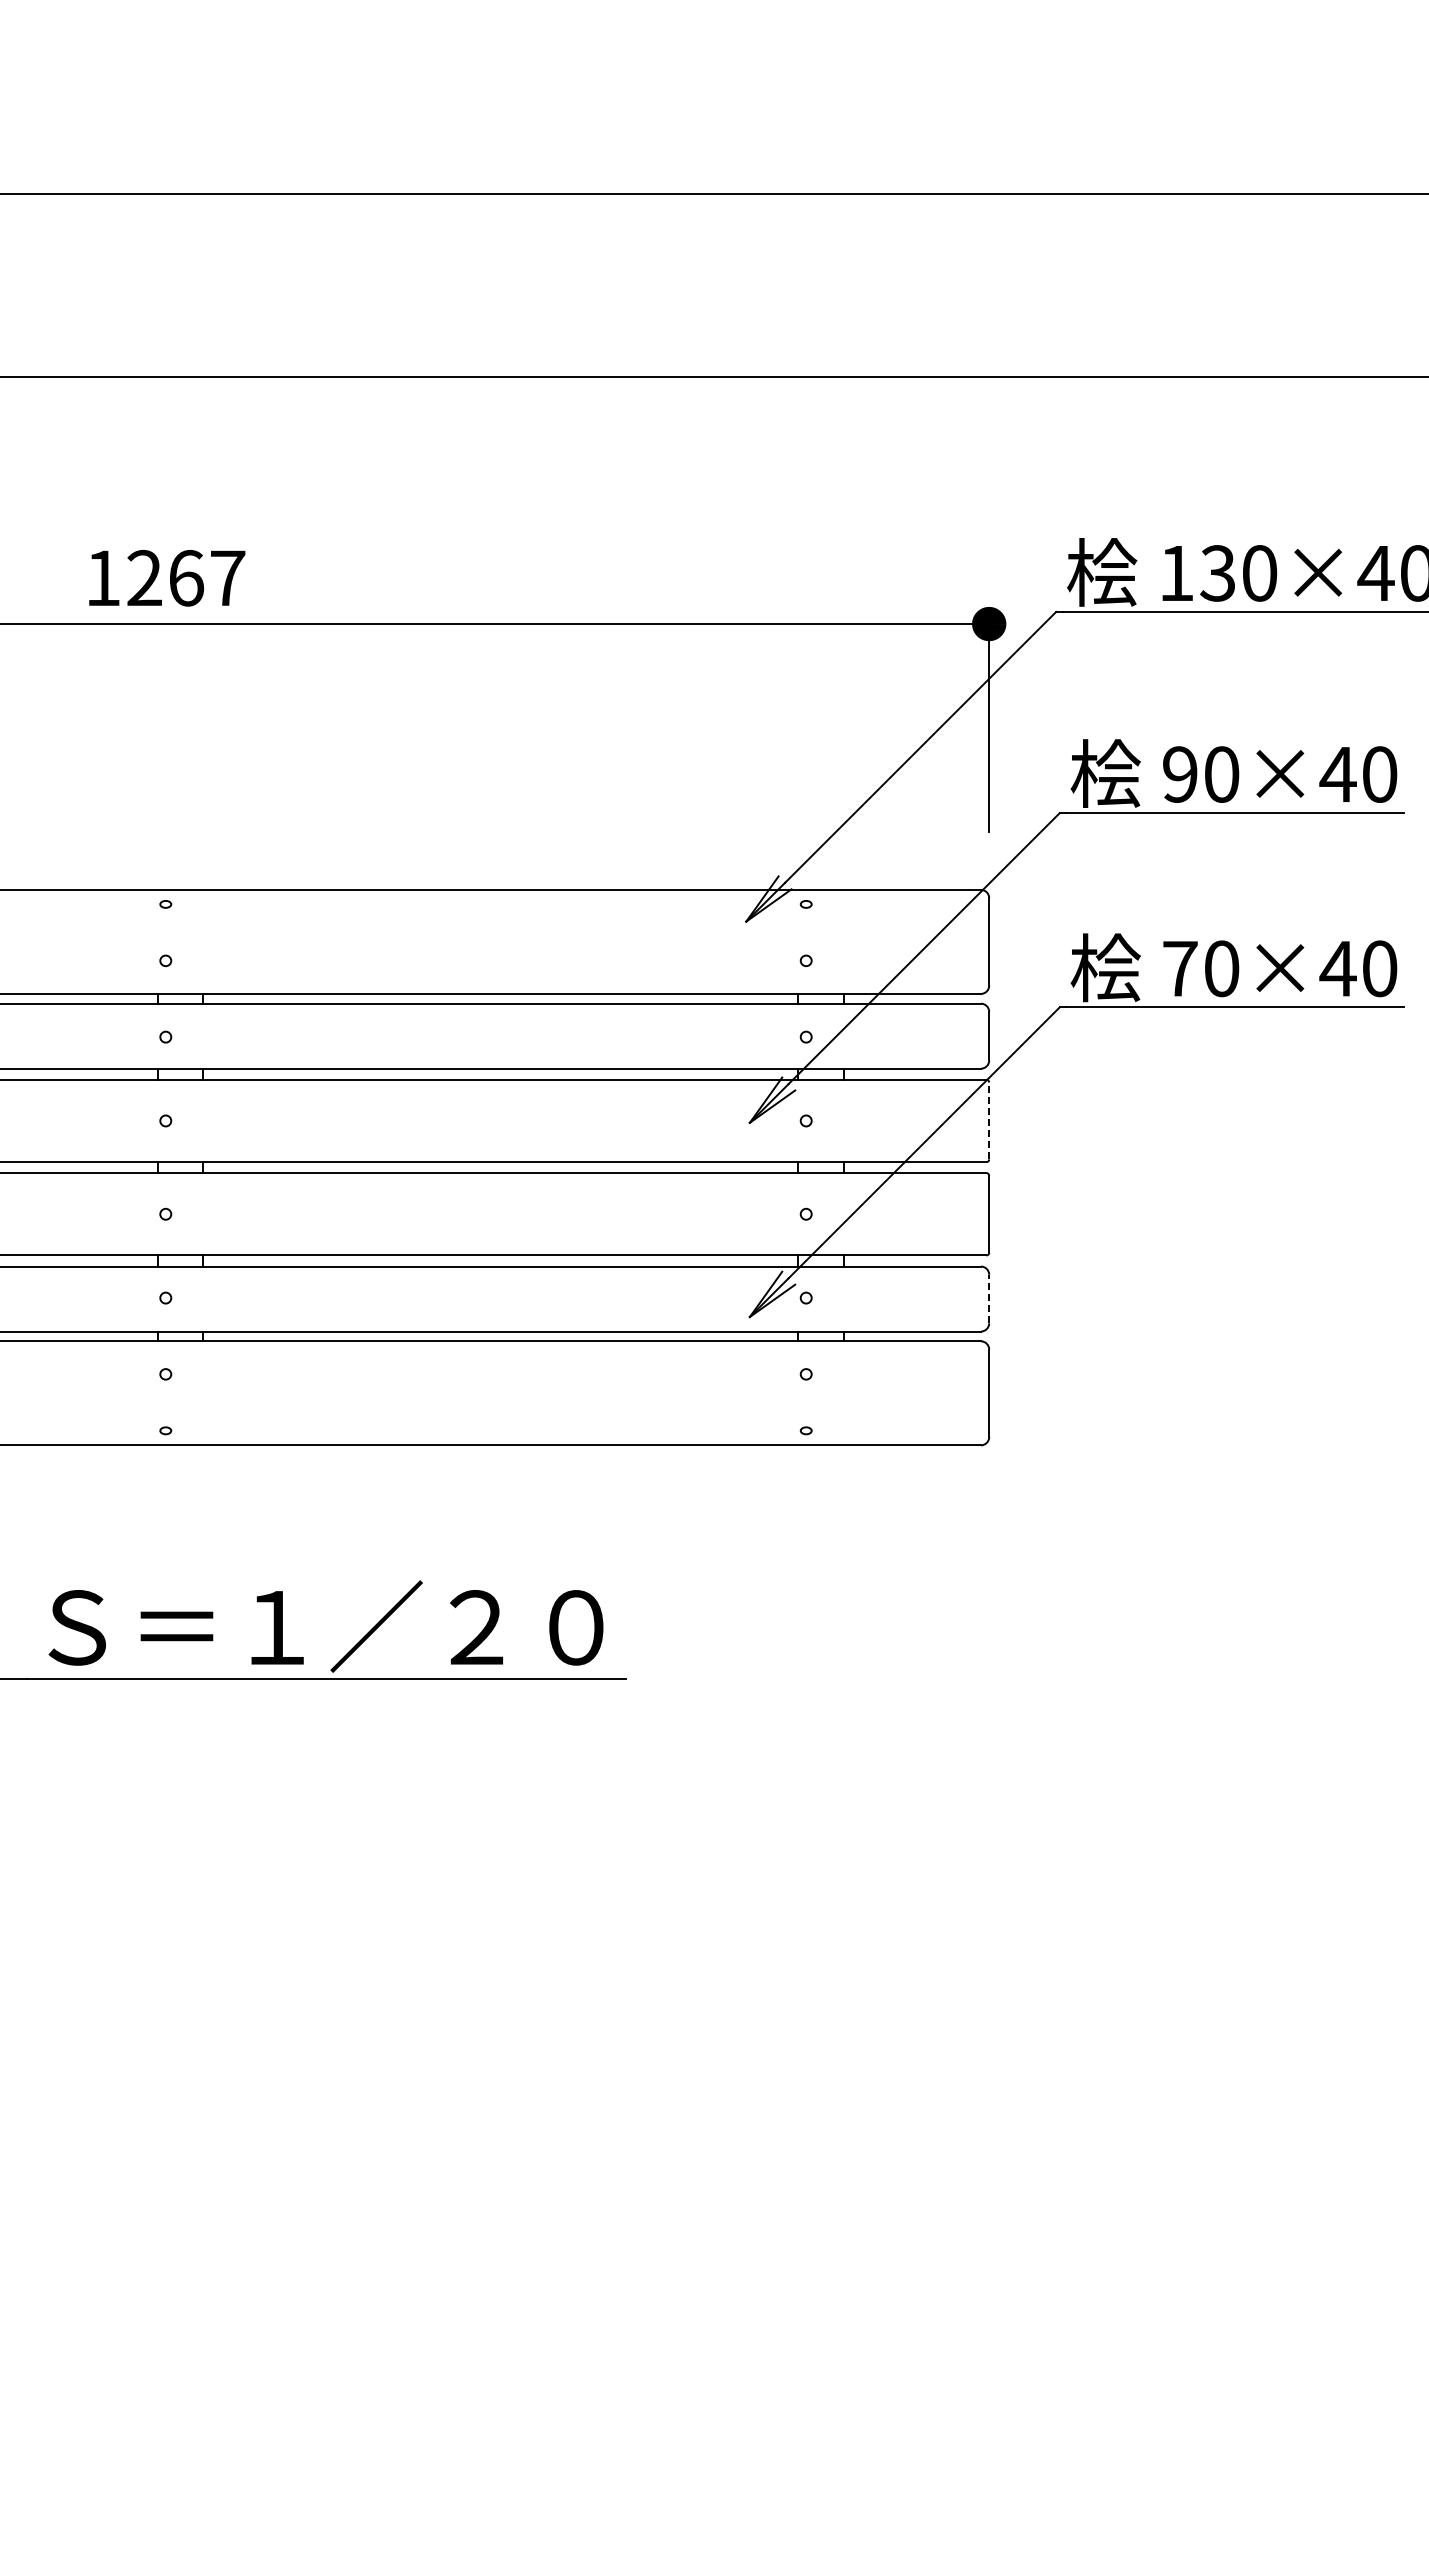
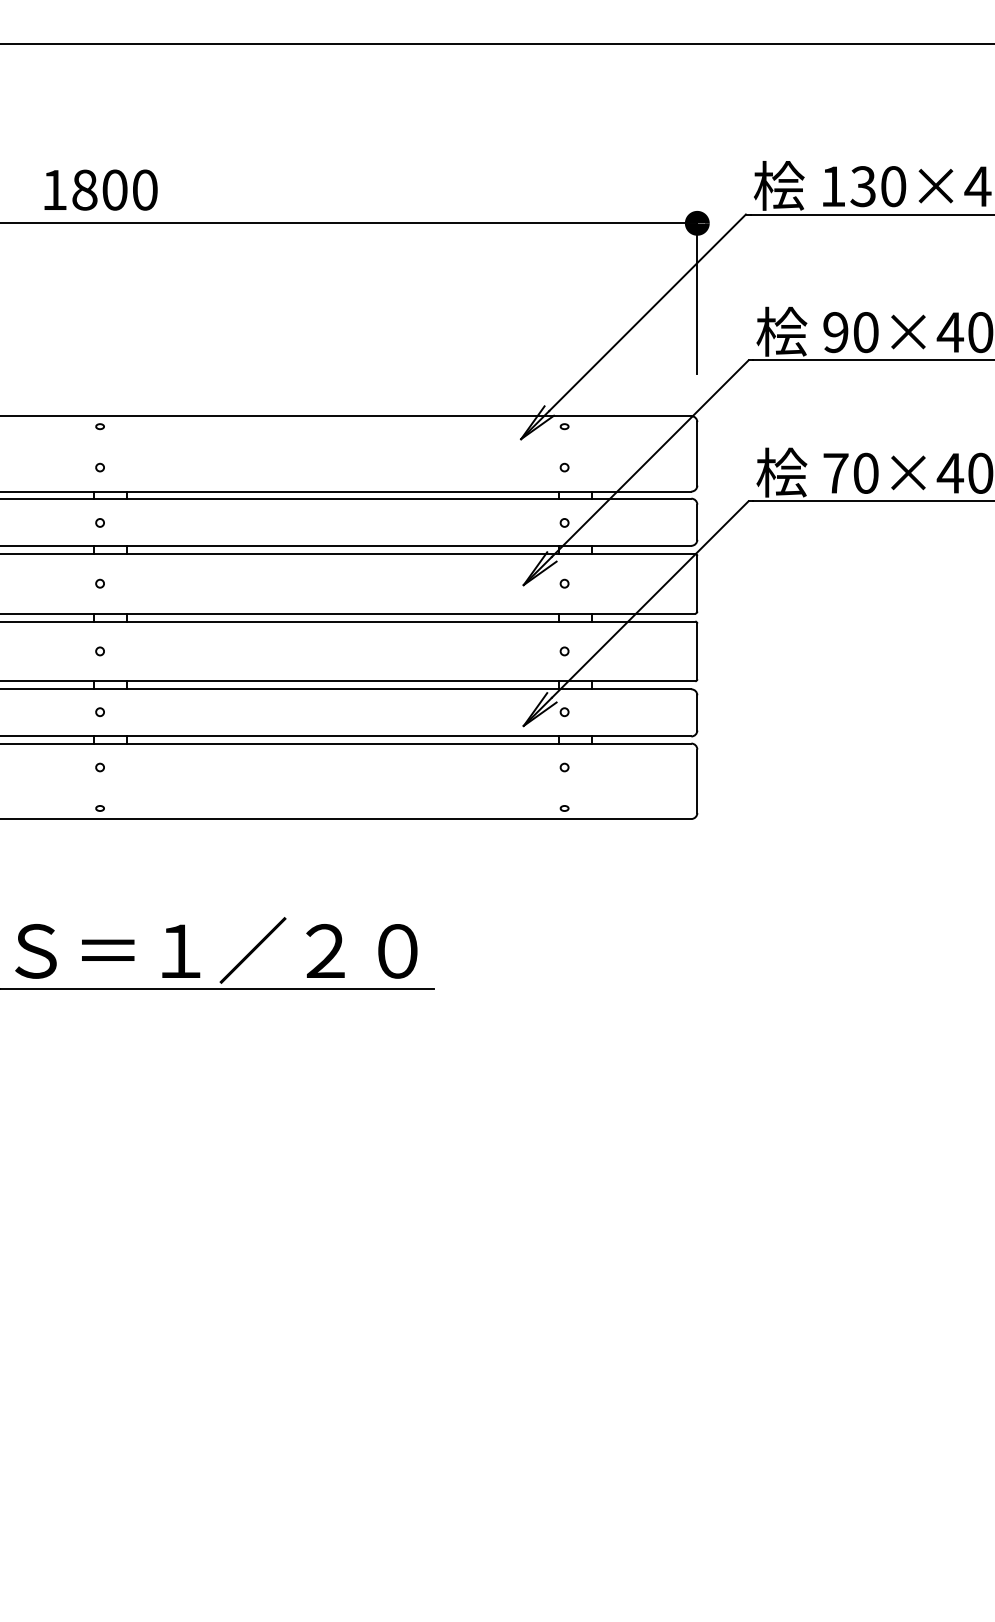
text: (186, 577) -> (115, 189), 1267 -> 1800
line: (989, 1120) -> (697, 583), dashed -> solid
line: (989, 1298) -> (697, 712), dashed -> solid

